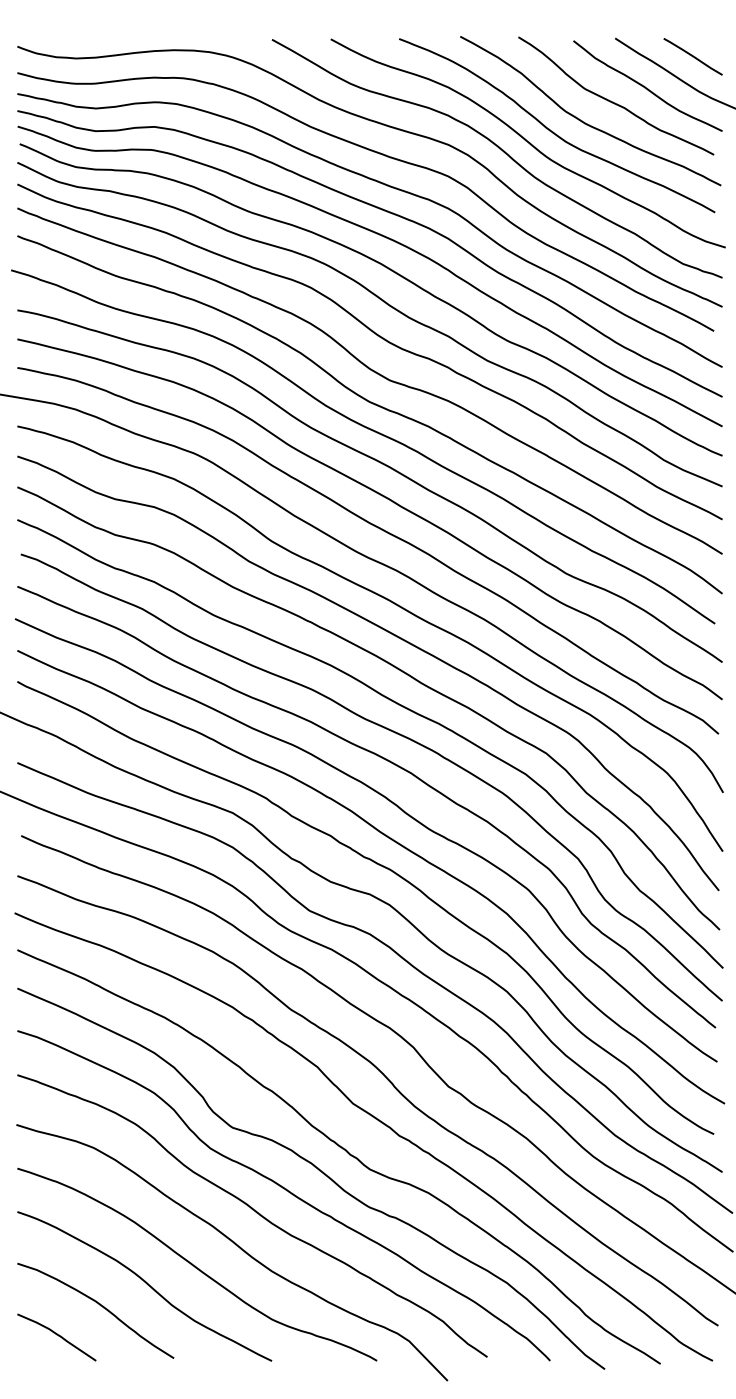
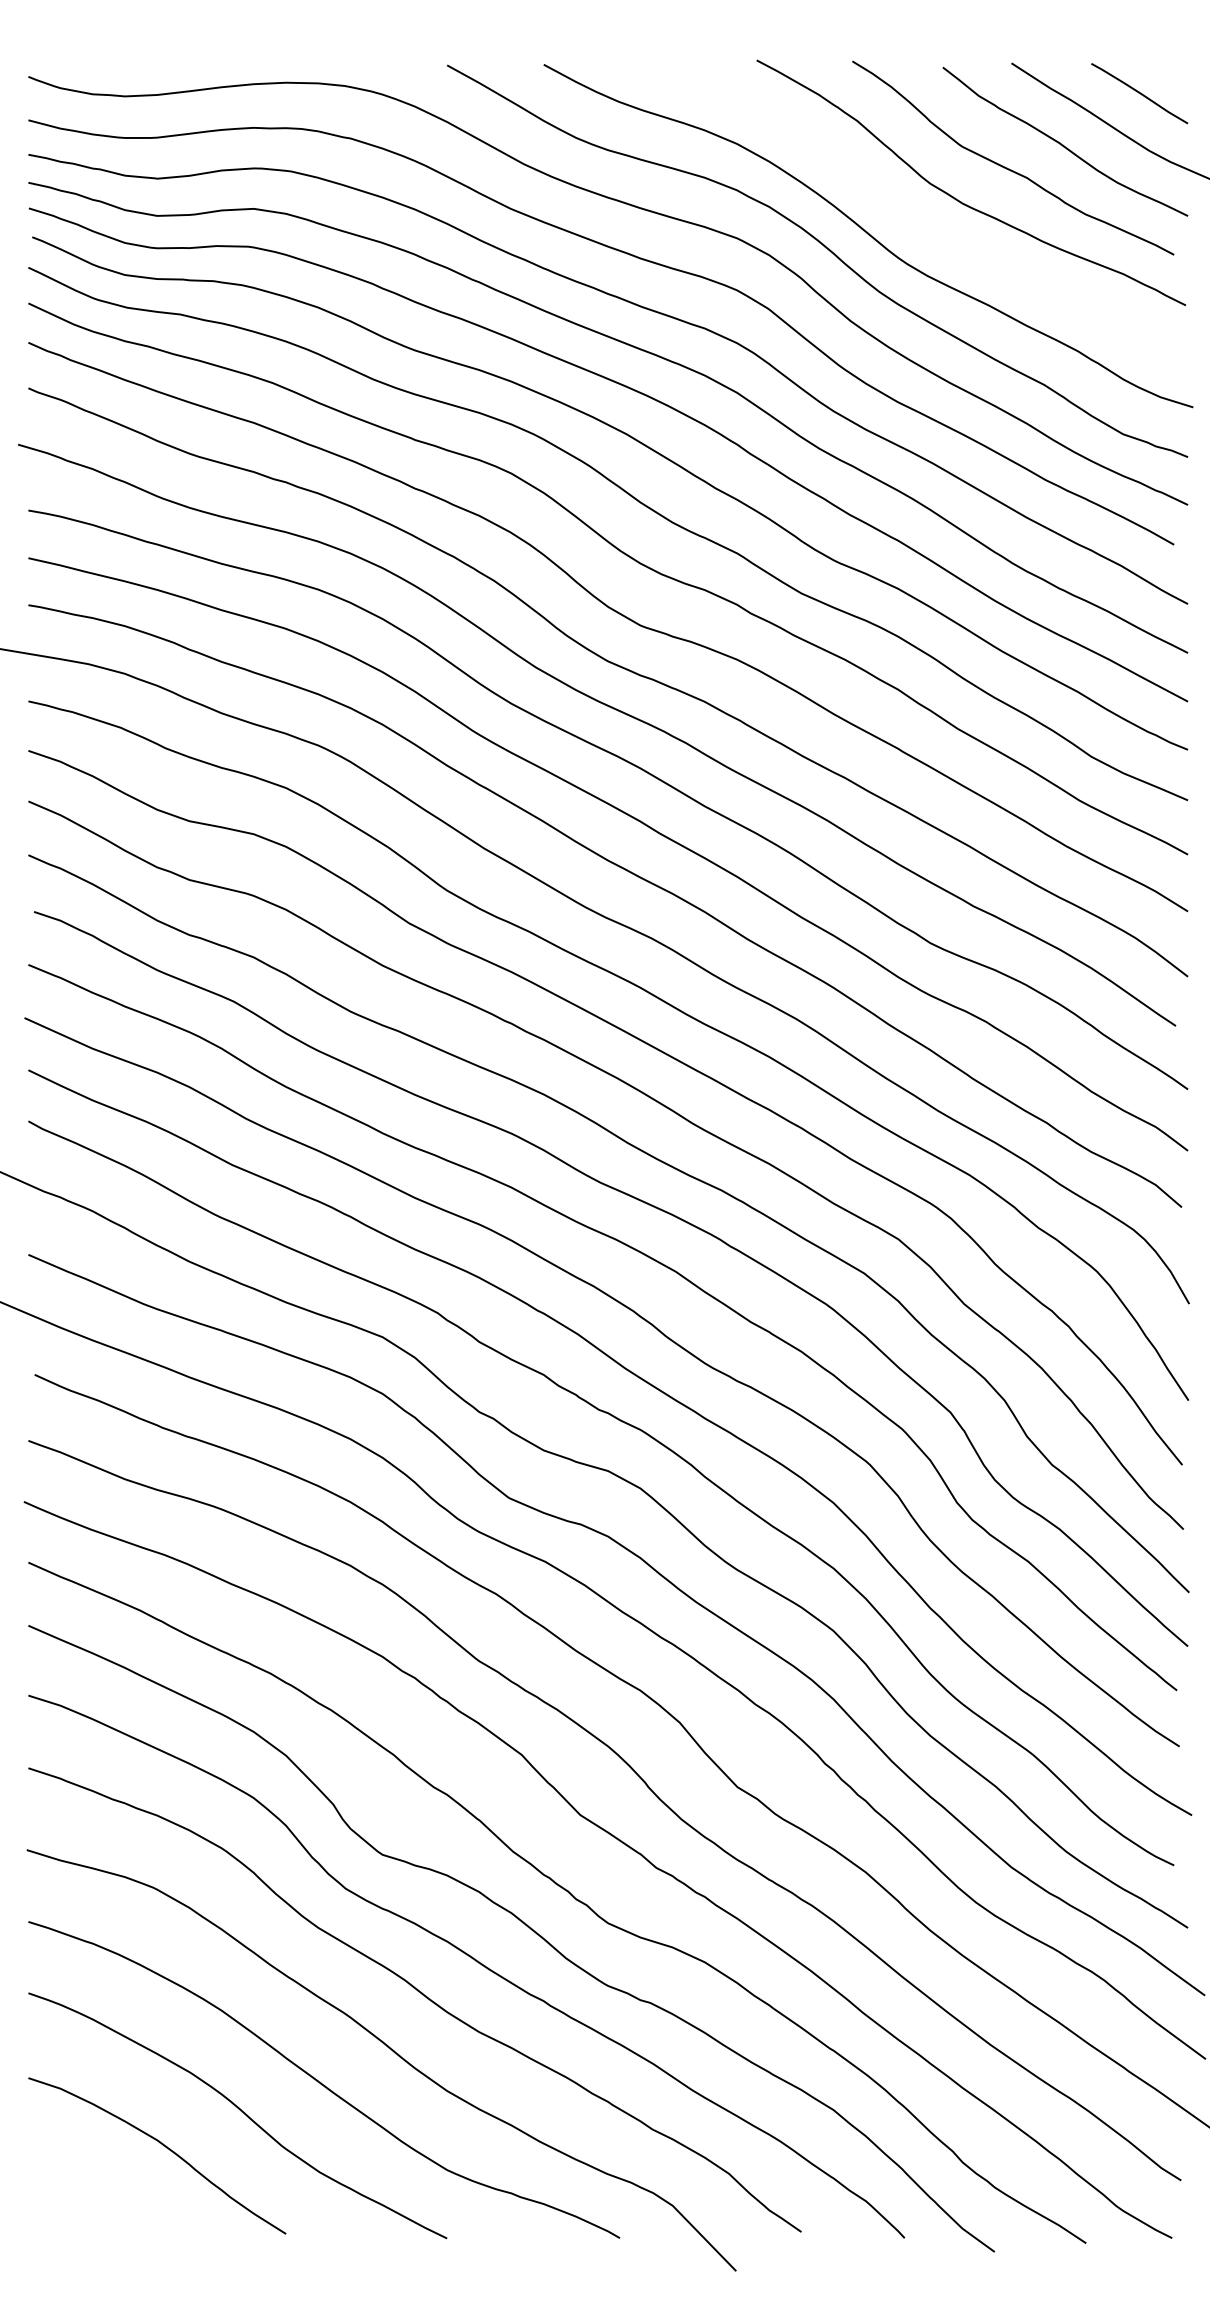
curve: (553, 131) -> (910, 216), removed
curve: (56, 1335) -> (92, 2196), removed

